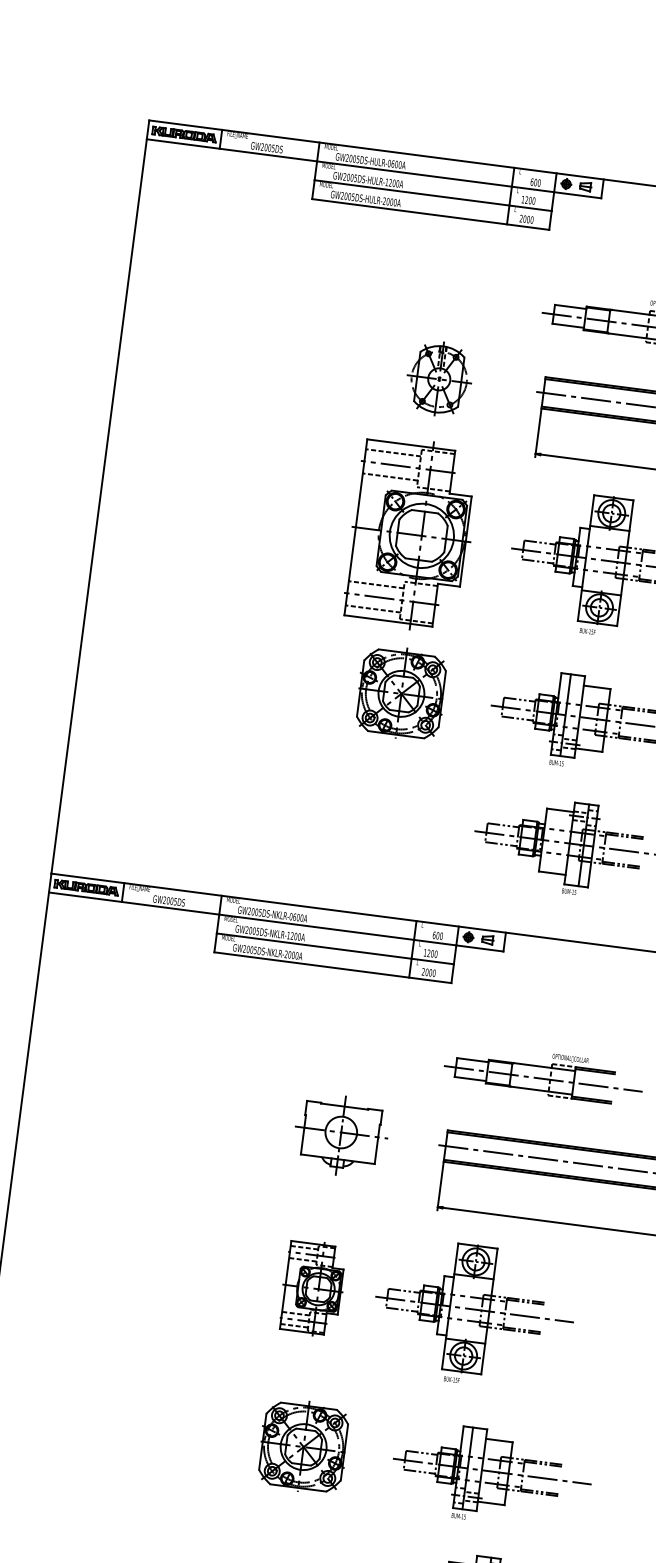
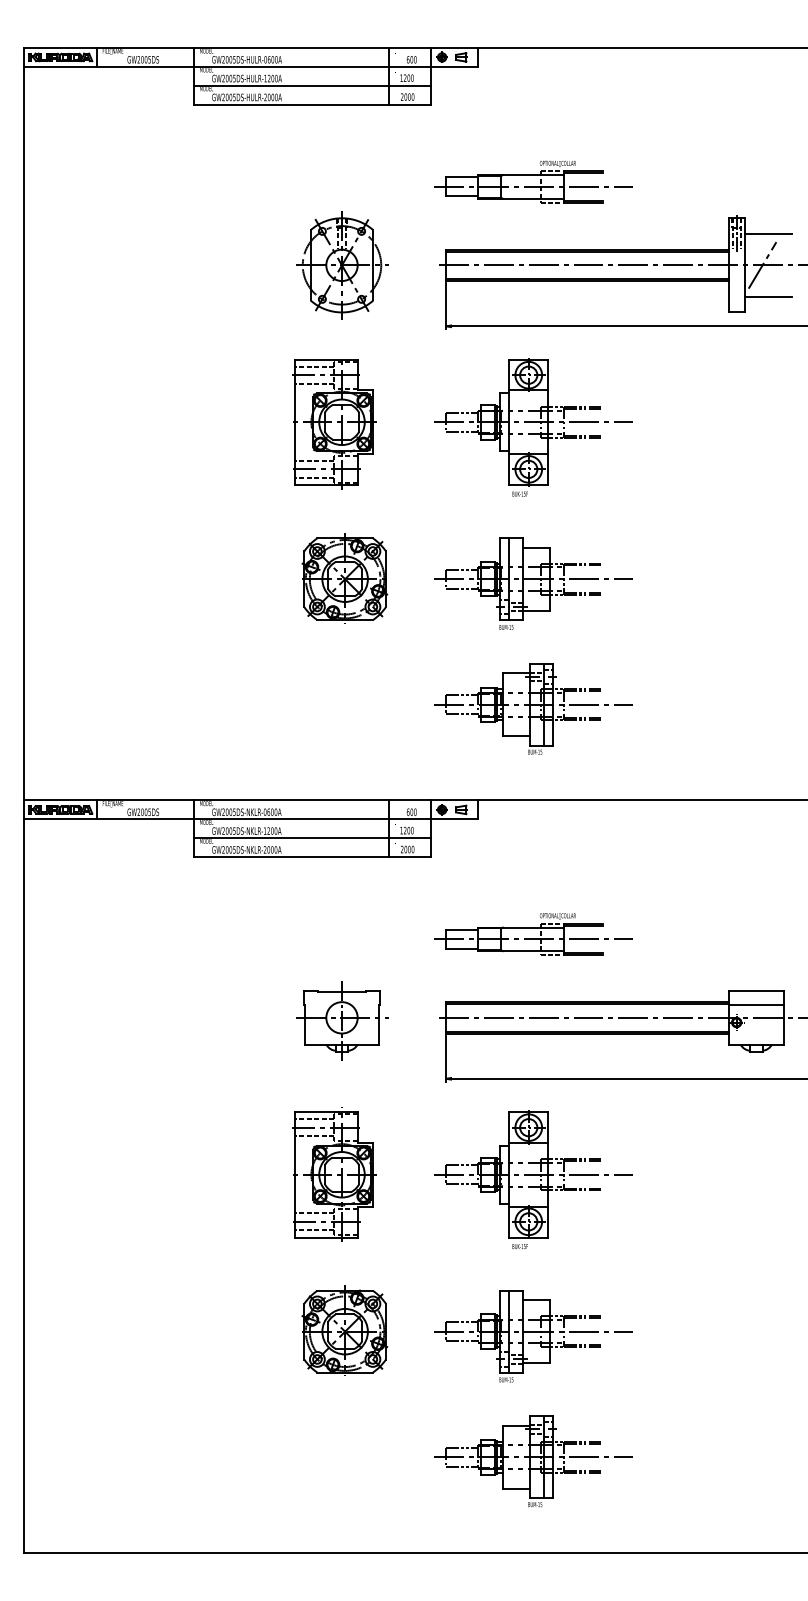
part: (439, 379) -> (342, 265), size x1.43
part: (410, 537) -> (334, 424), size x0.71
part: (313, 1288) -> (334, 1174), size x1.43
part: (473, 1314) -> (533, 1179), moved

